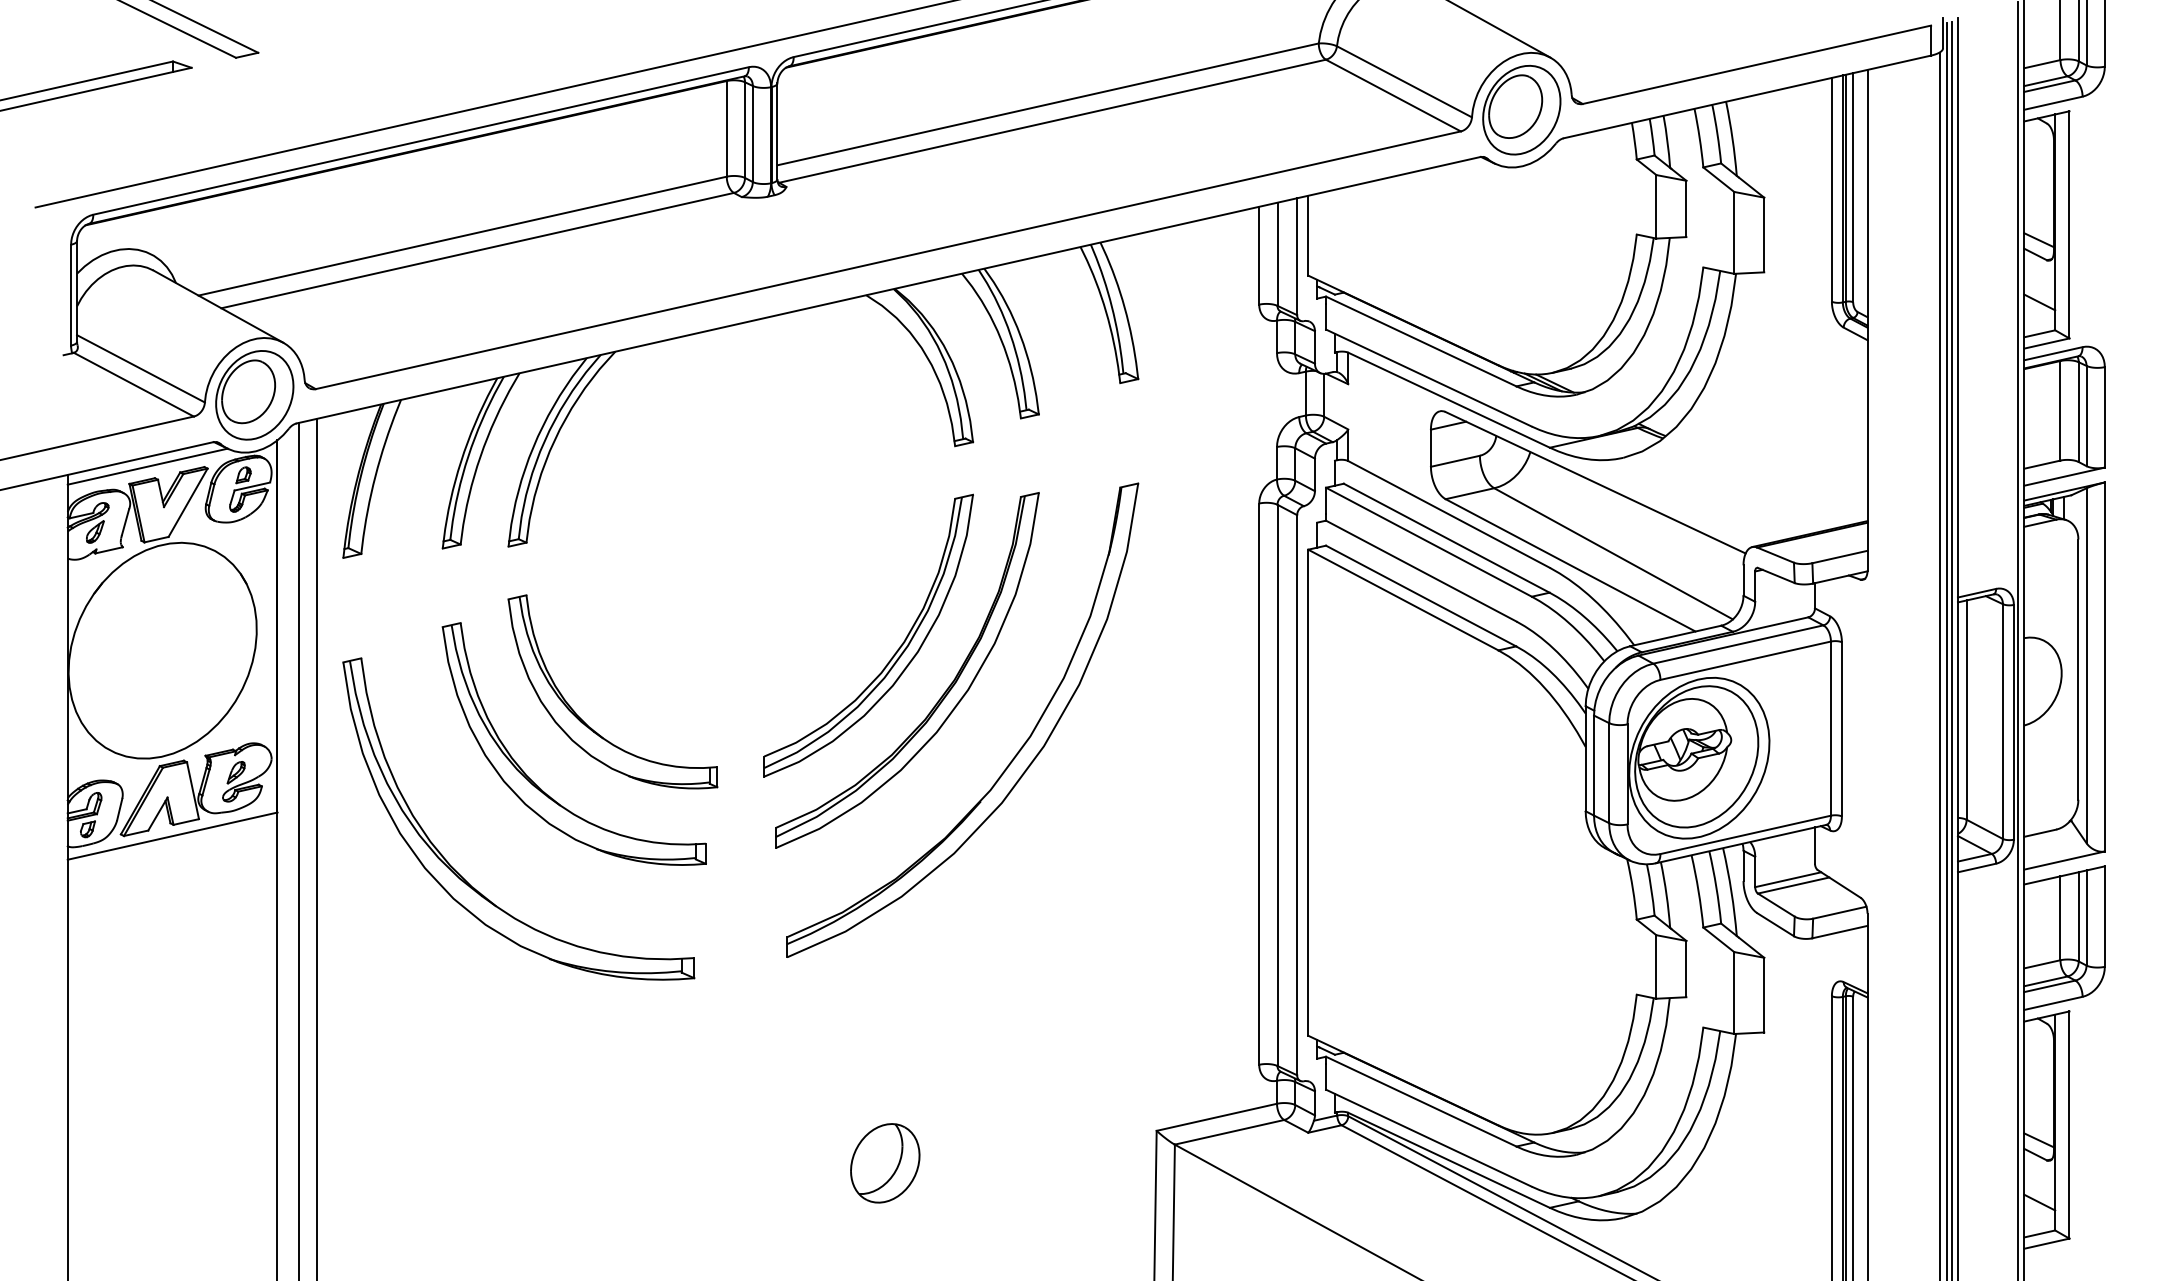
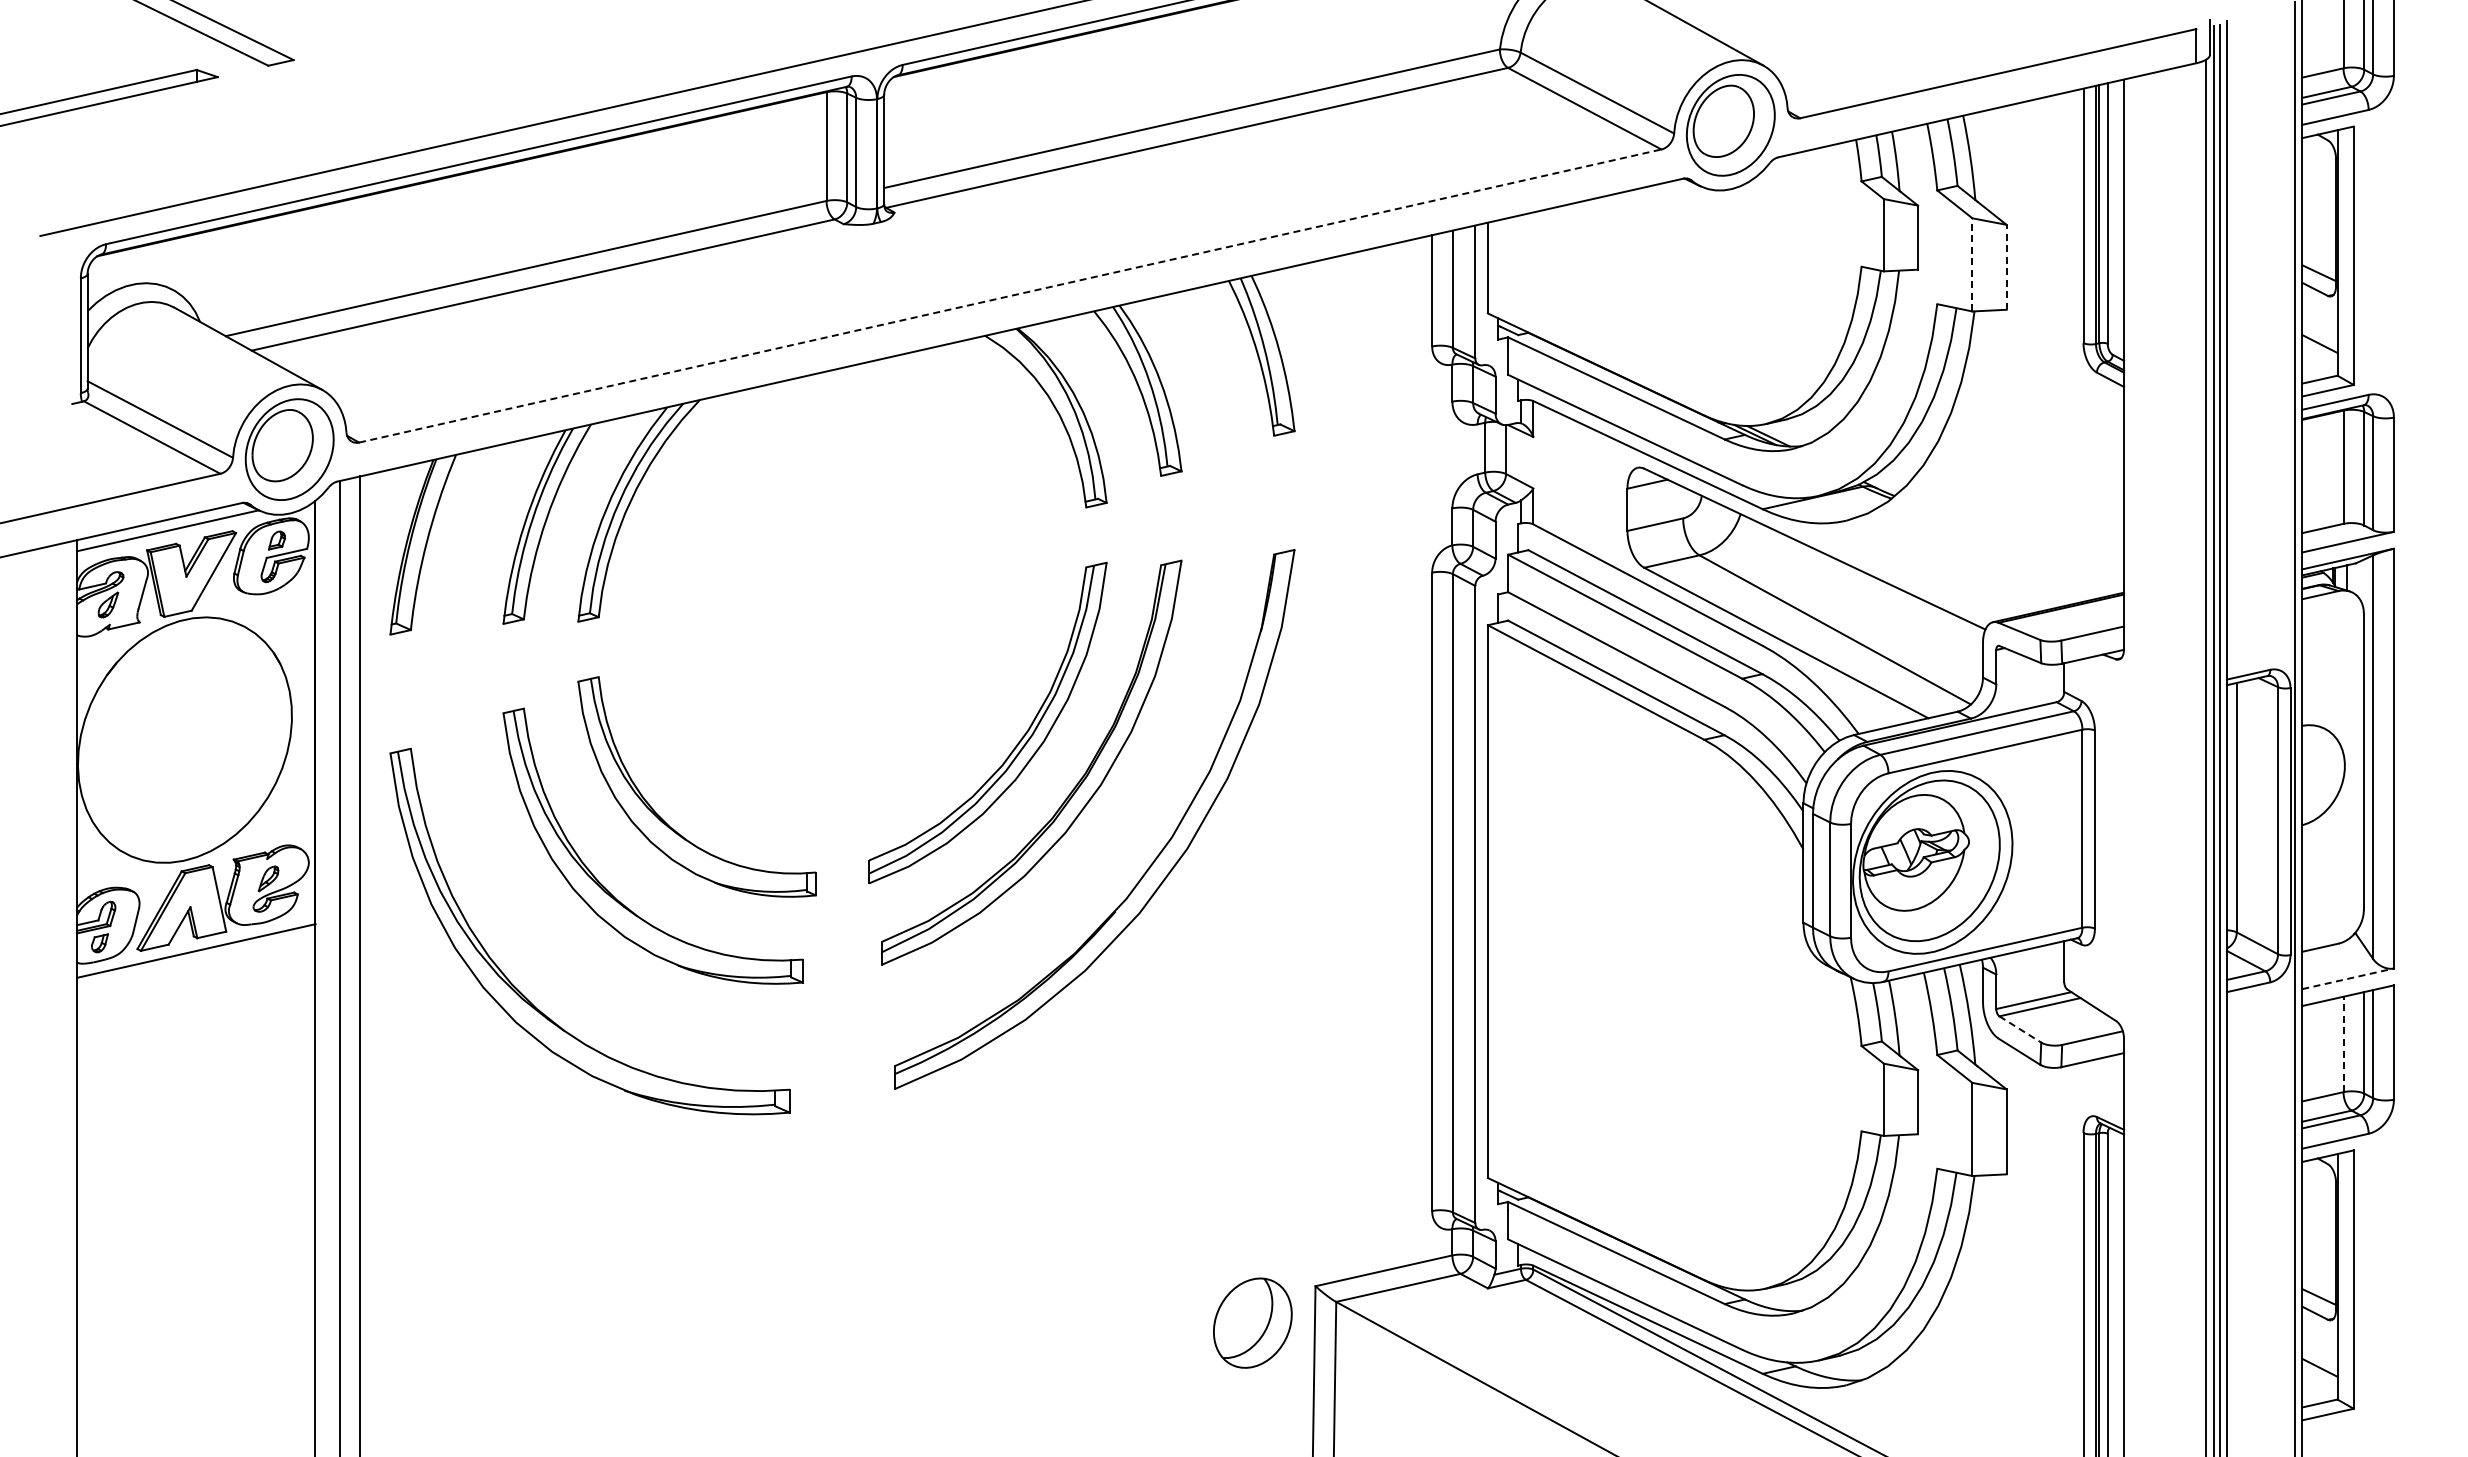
line: (1734, 232) -> (1972, 264), solid -> dashed
line: (1764, 234) -> (2006, 266), solid -> dashed
line: (888, 260) -> (1010, 296), solid -> dashed
line: (2064, 860) -> (2348, 978), solid -> dashed
line: (1776, 905) -> (2020, 1029), solid -> dashed
line: (2060, 918) -> (2343, 1044), solid -> dashed
part: (884, 1162) -> (1252, 1322), moved

